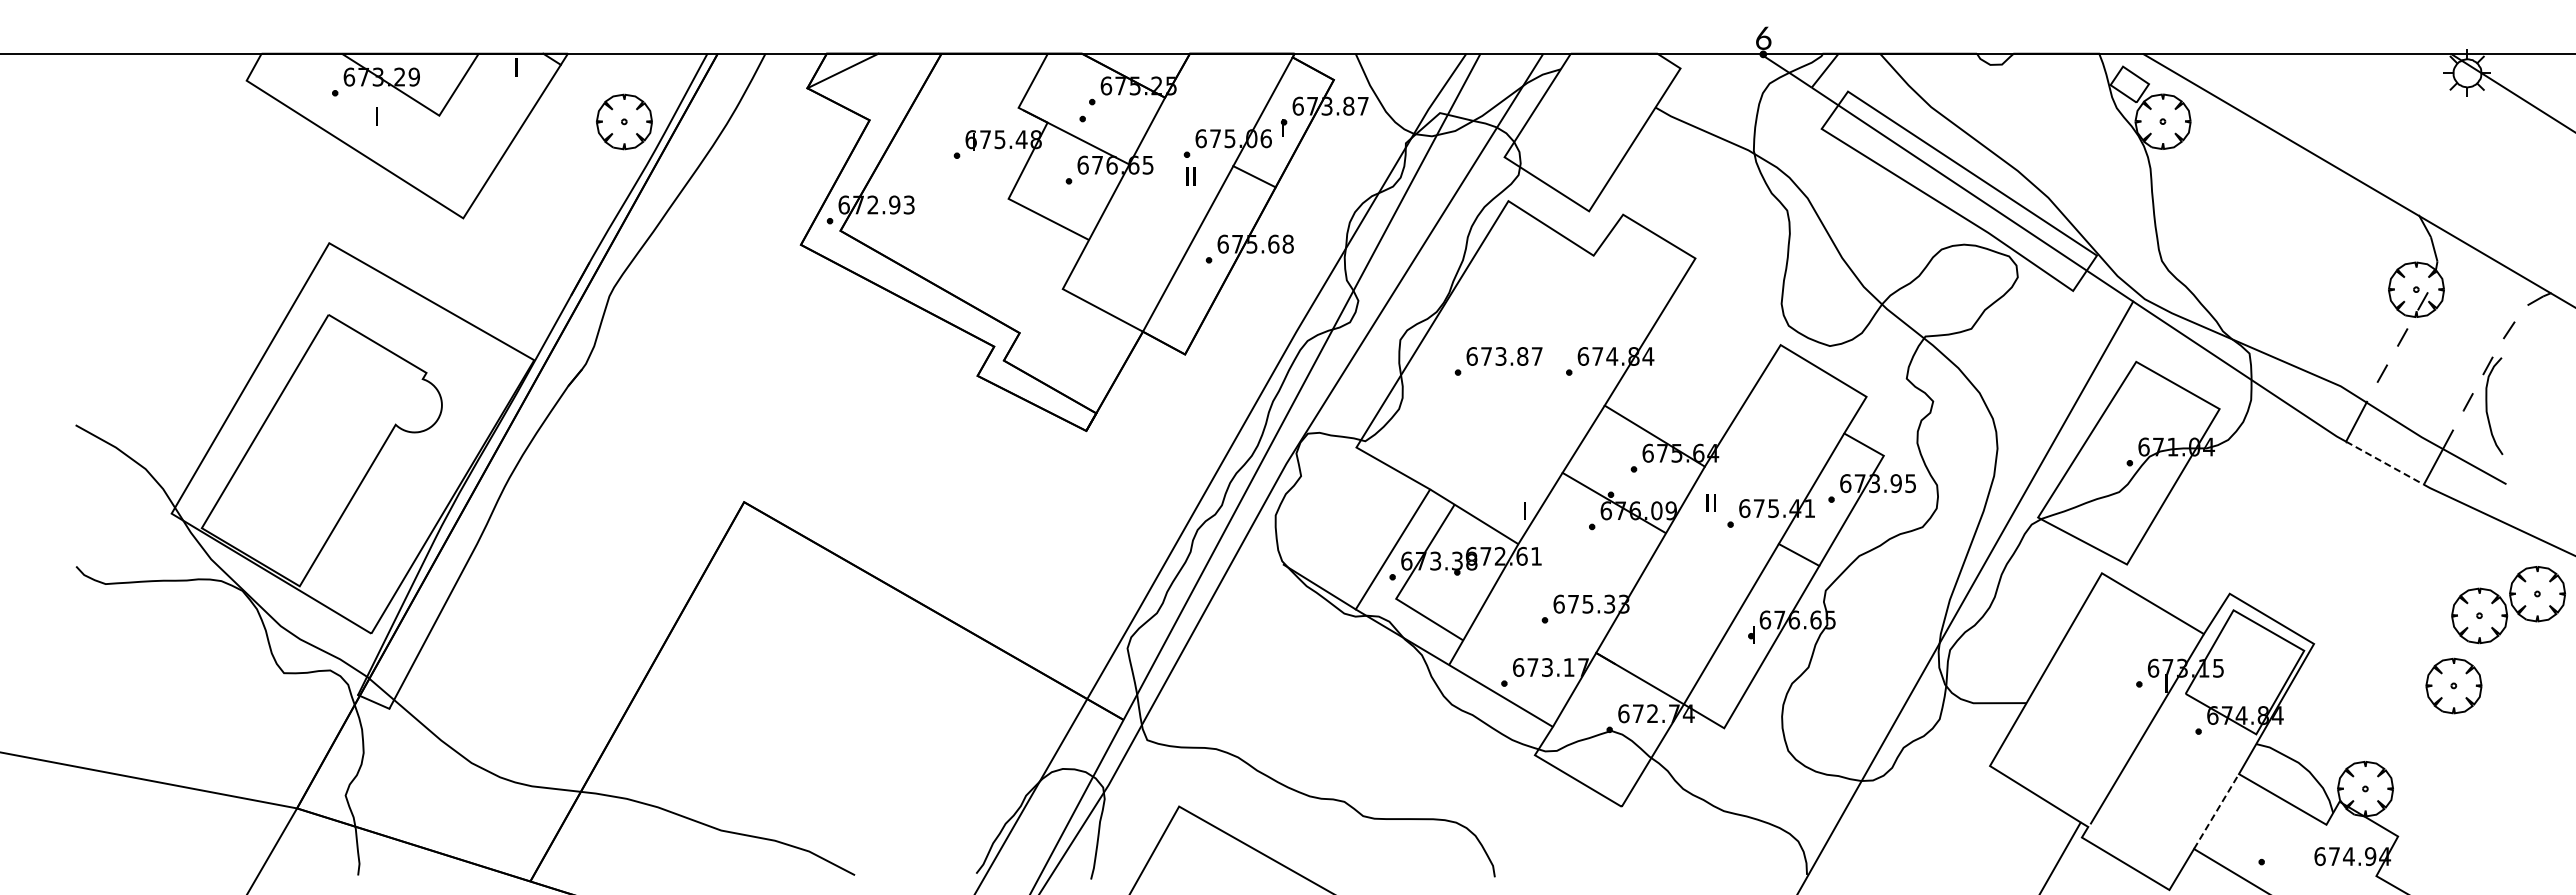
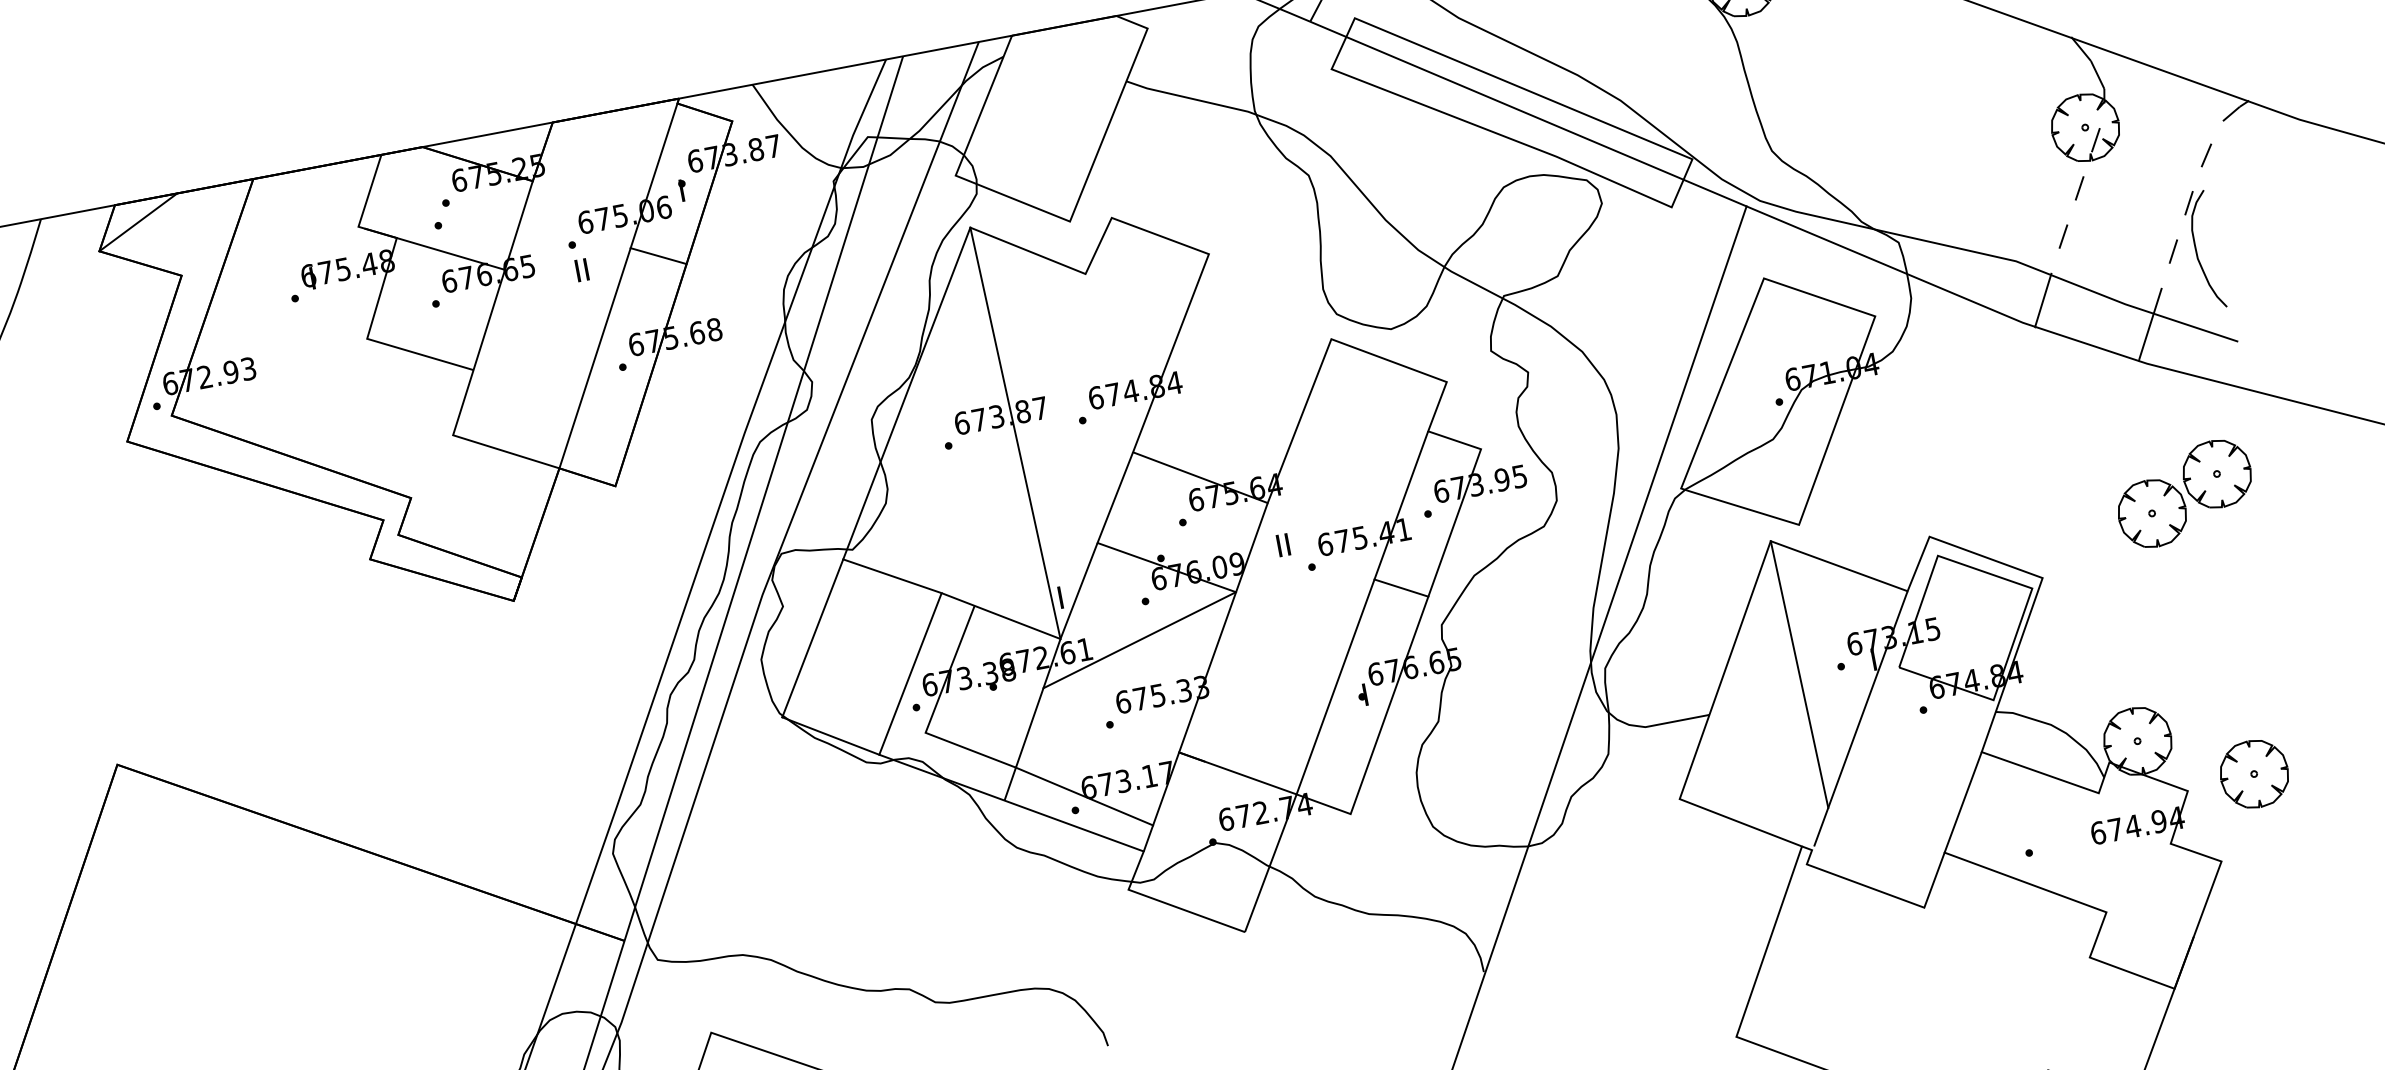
line: (1513, 372) -> (1015, 433), added
line: (2385, 463) -> (2087, 344), dashed -> solid
line: (1319, 505) -> (811, 637), added
line: (1581, 557) -> (1139, 640), added
part: (2508, 605) -> (2184, 494), moved
line: (1513, 673) -> (1084, 796), added
line: (2104, 684) -> (1799, 674), added
part: (2453, 685) -> (2253, 773), moved
line: (2216, 811) -> (1963, 802), dashed -> solid

